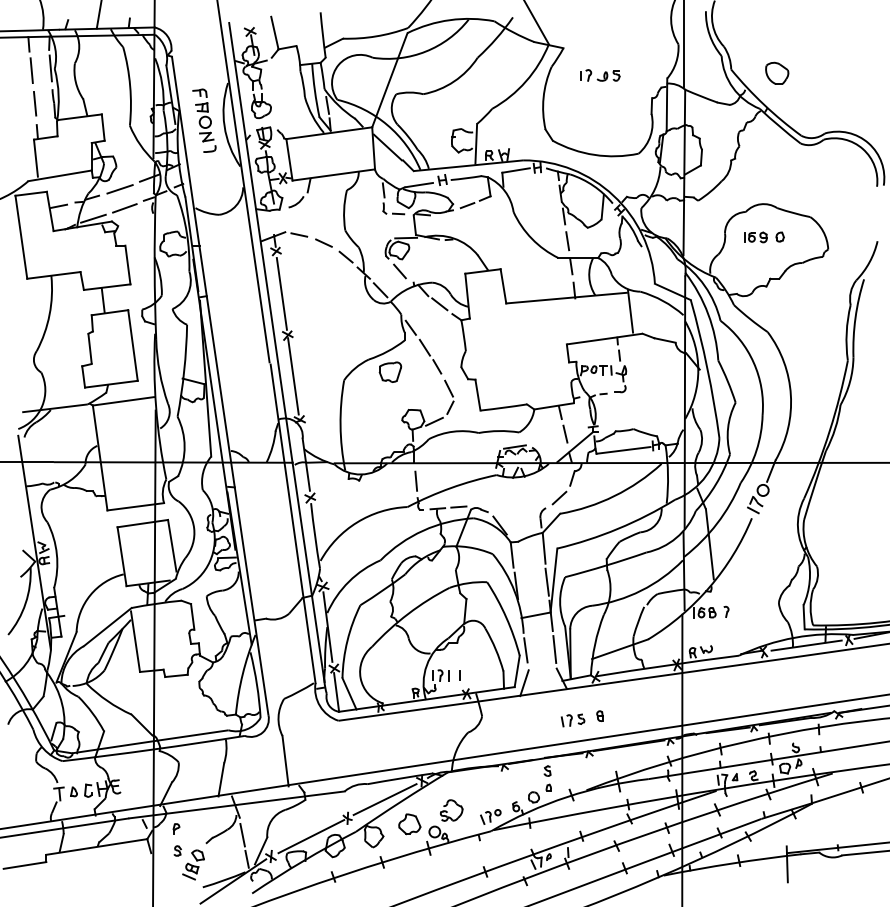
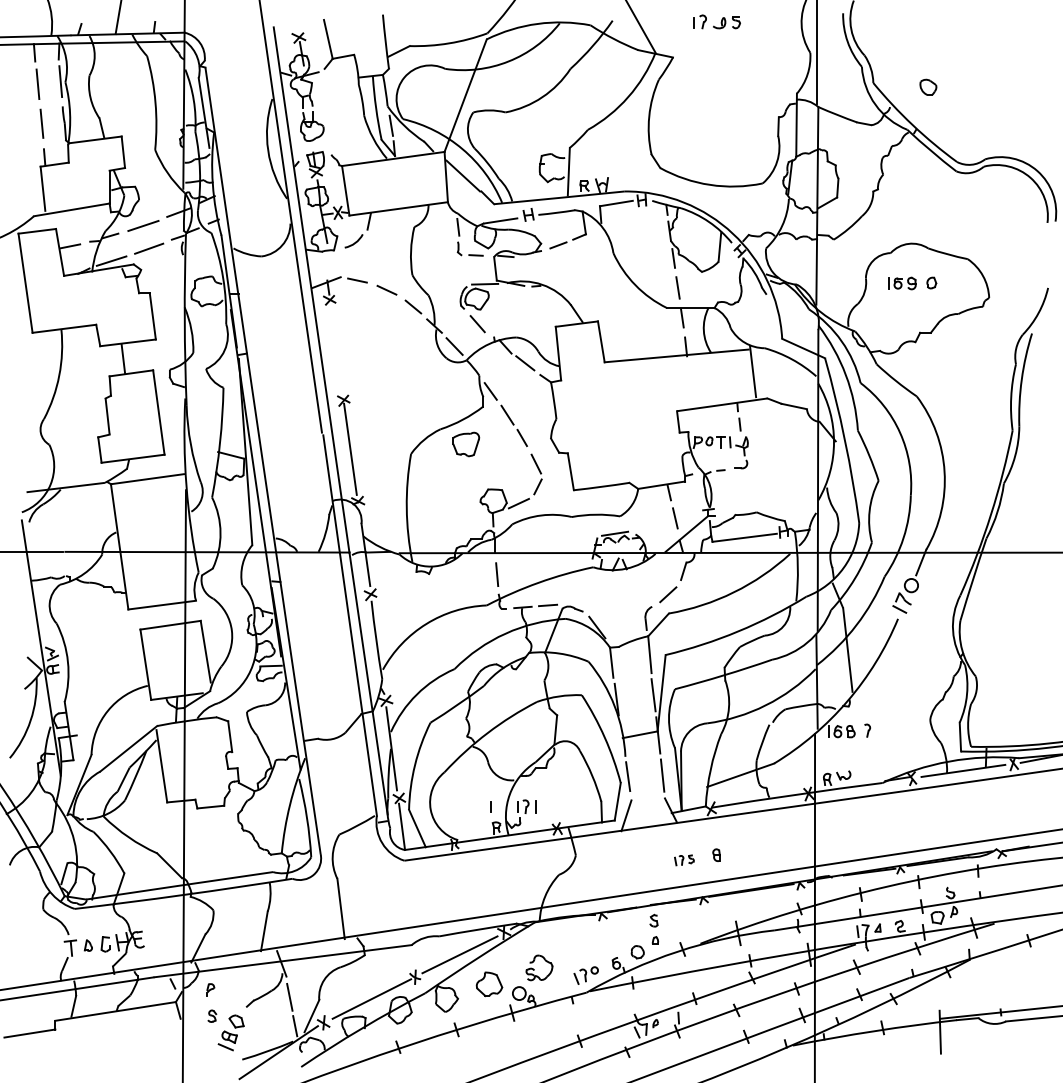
part: (777, 72) -> (928, 86), size x0.6
part: (600, 75) -> (717, 21), moved
part: (204, 120) -> (244, 143), removed
line: (281, 293) -> (336, 350), removed
line: (459, 675) -> (490, 806), moved
part: (572, 720) -> (683, 860), size x0.7

